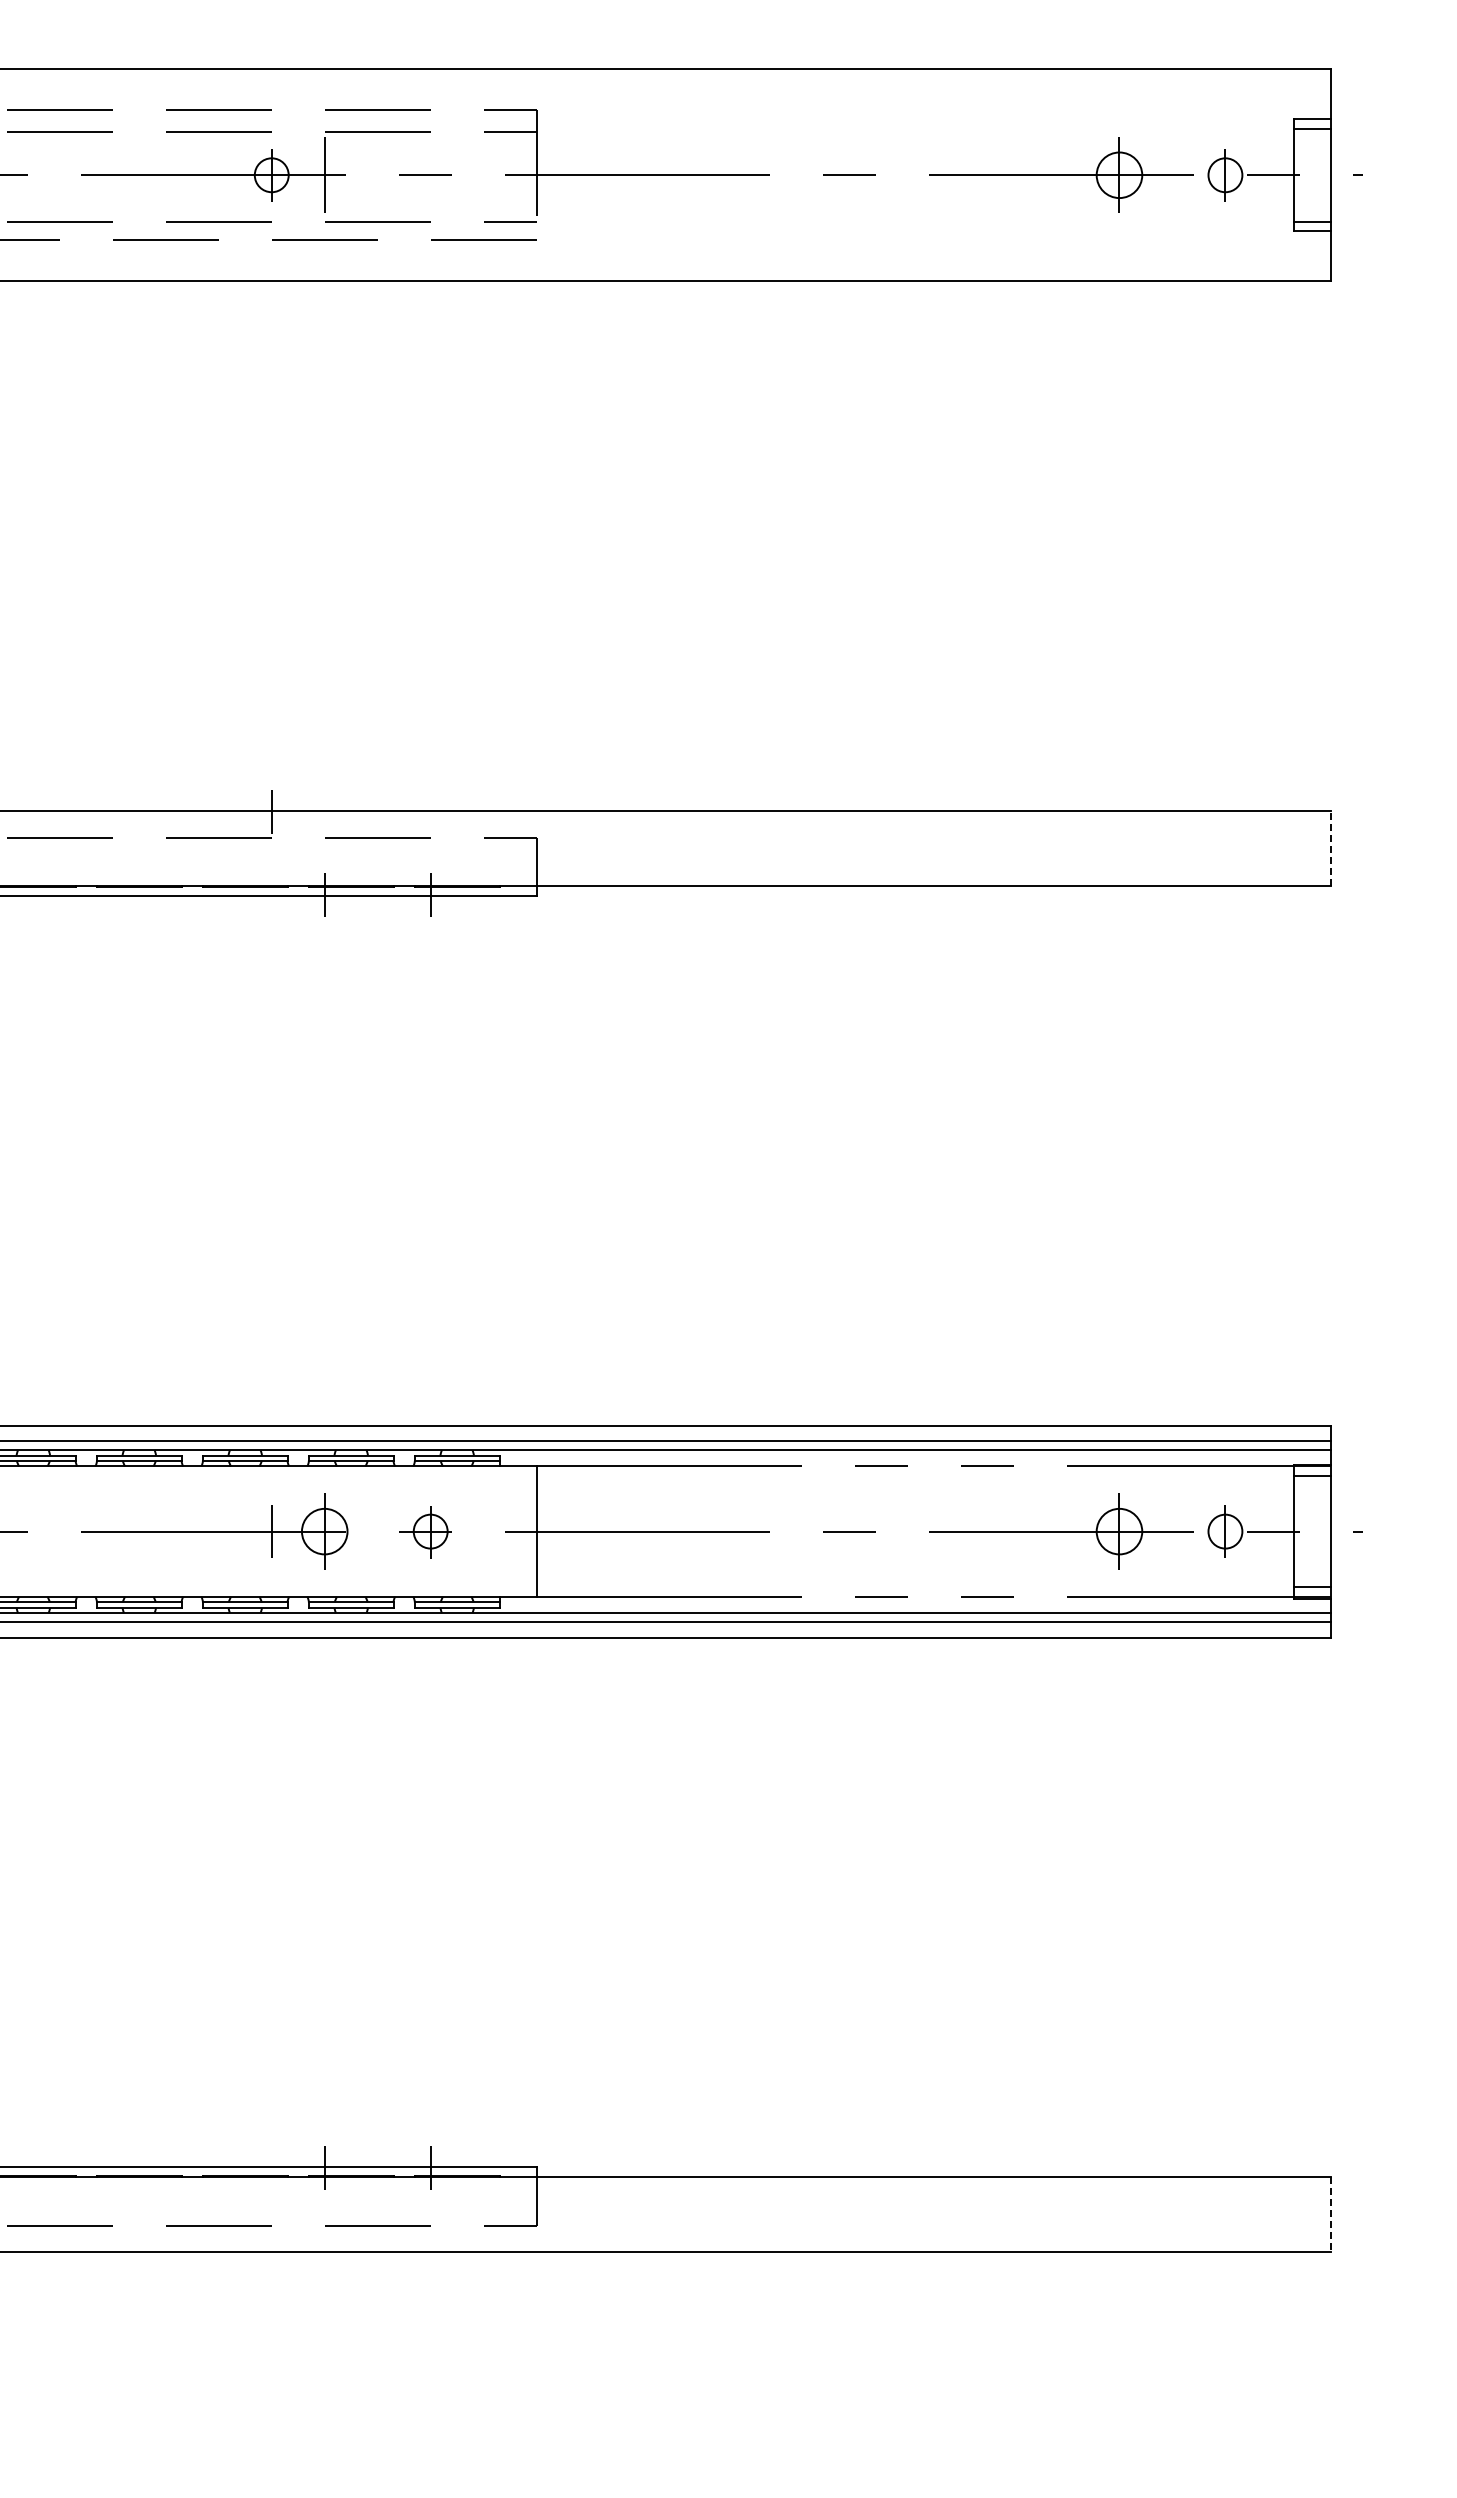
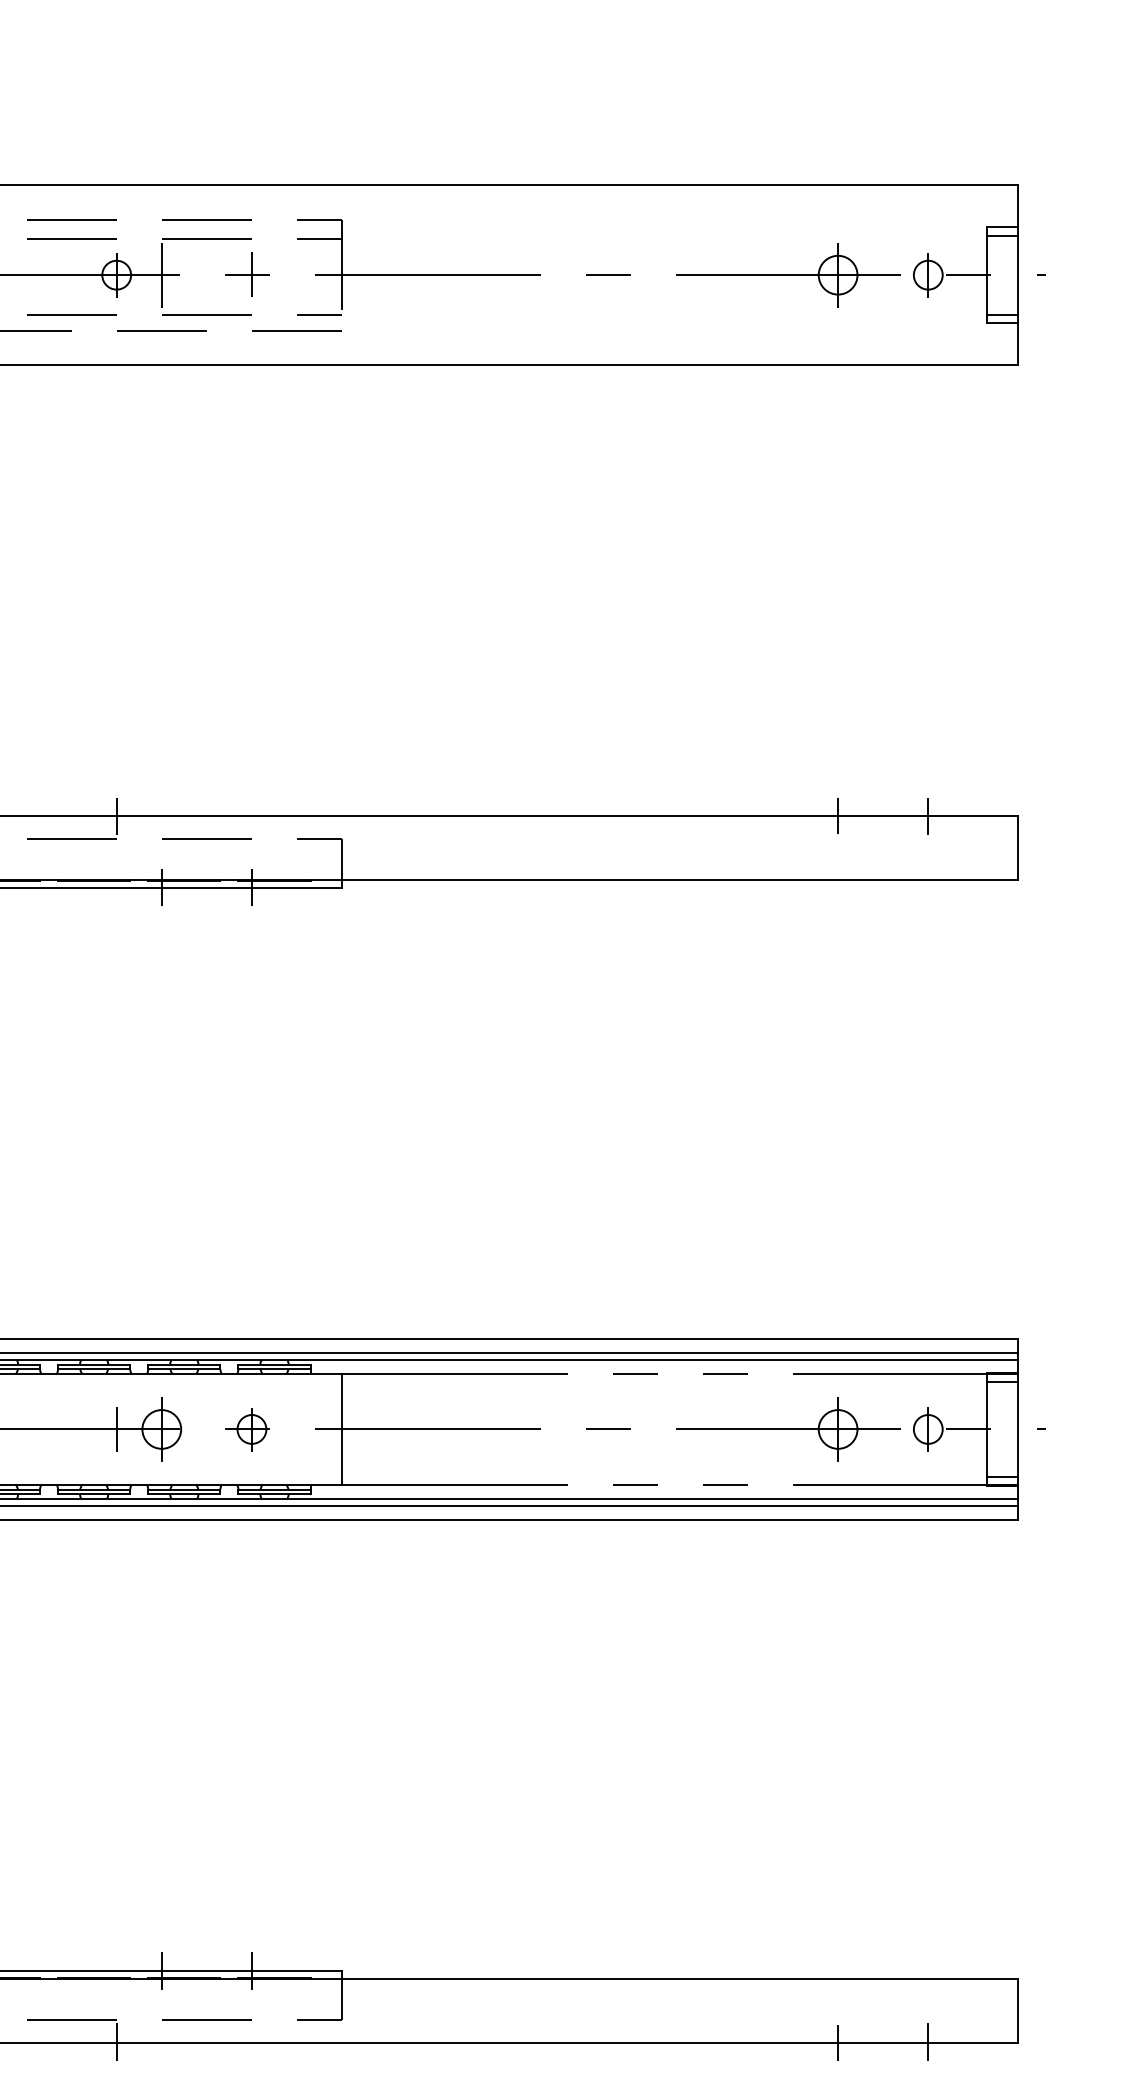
line: (430, 174) -> (251, 274), added
line: (1119, 810) -> (838, 815), added
line: (1225, 811) -> (928, 816), added
line: (1331, 848) -> (1018, 848), dashed -> solid
line: (1331, 2214) -> (1018, 2010), dashed -> solid
line: (271, 2251) -> (116, 2042), added
line: (1225, 2251) -> (928, 2042), added
line: (1119, 2252) -> (838, 2042), added

